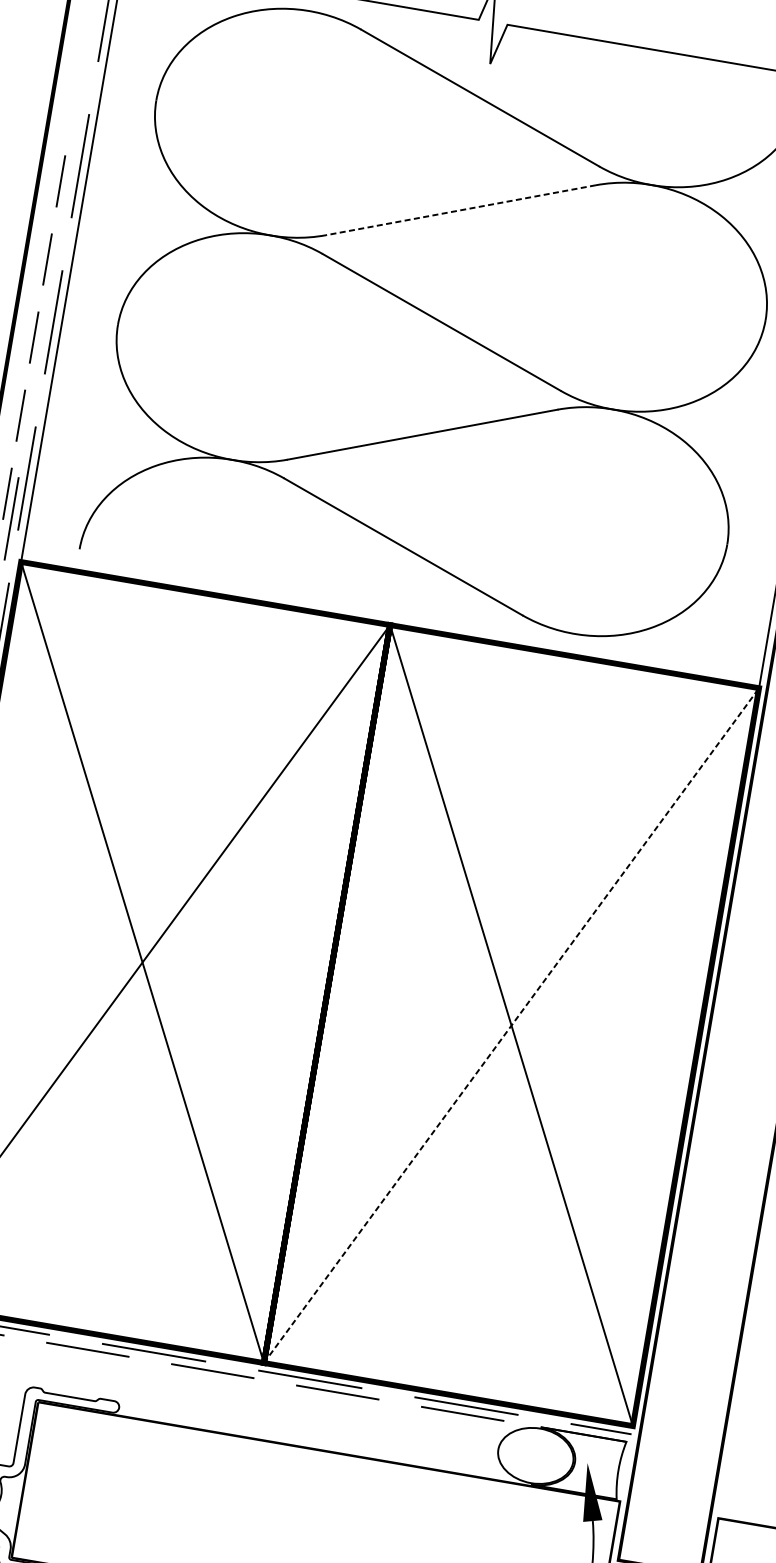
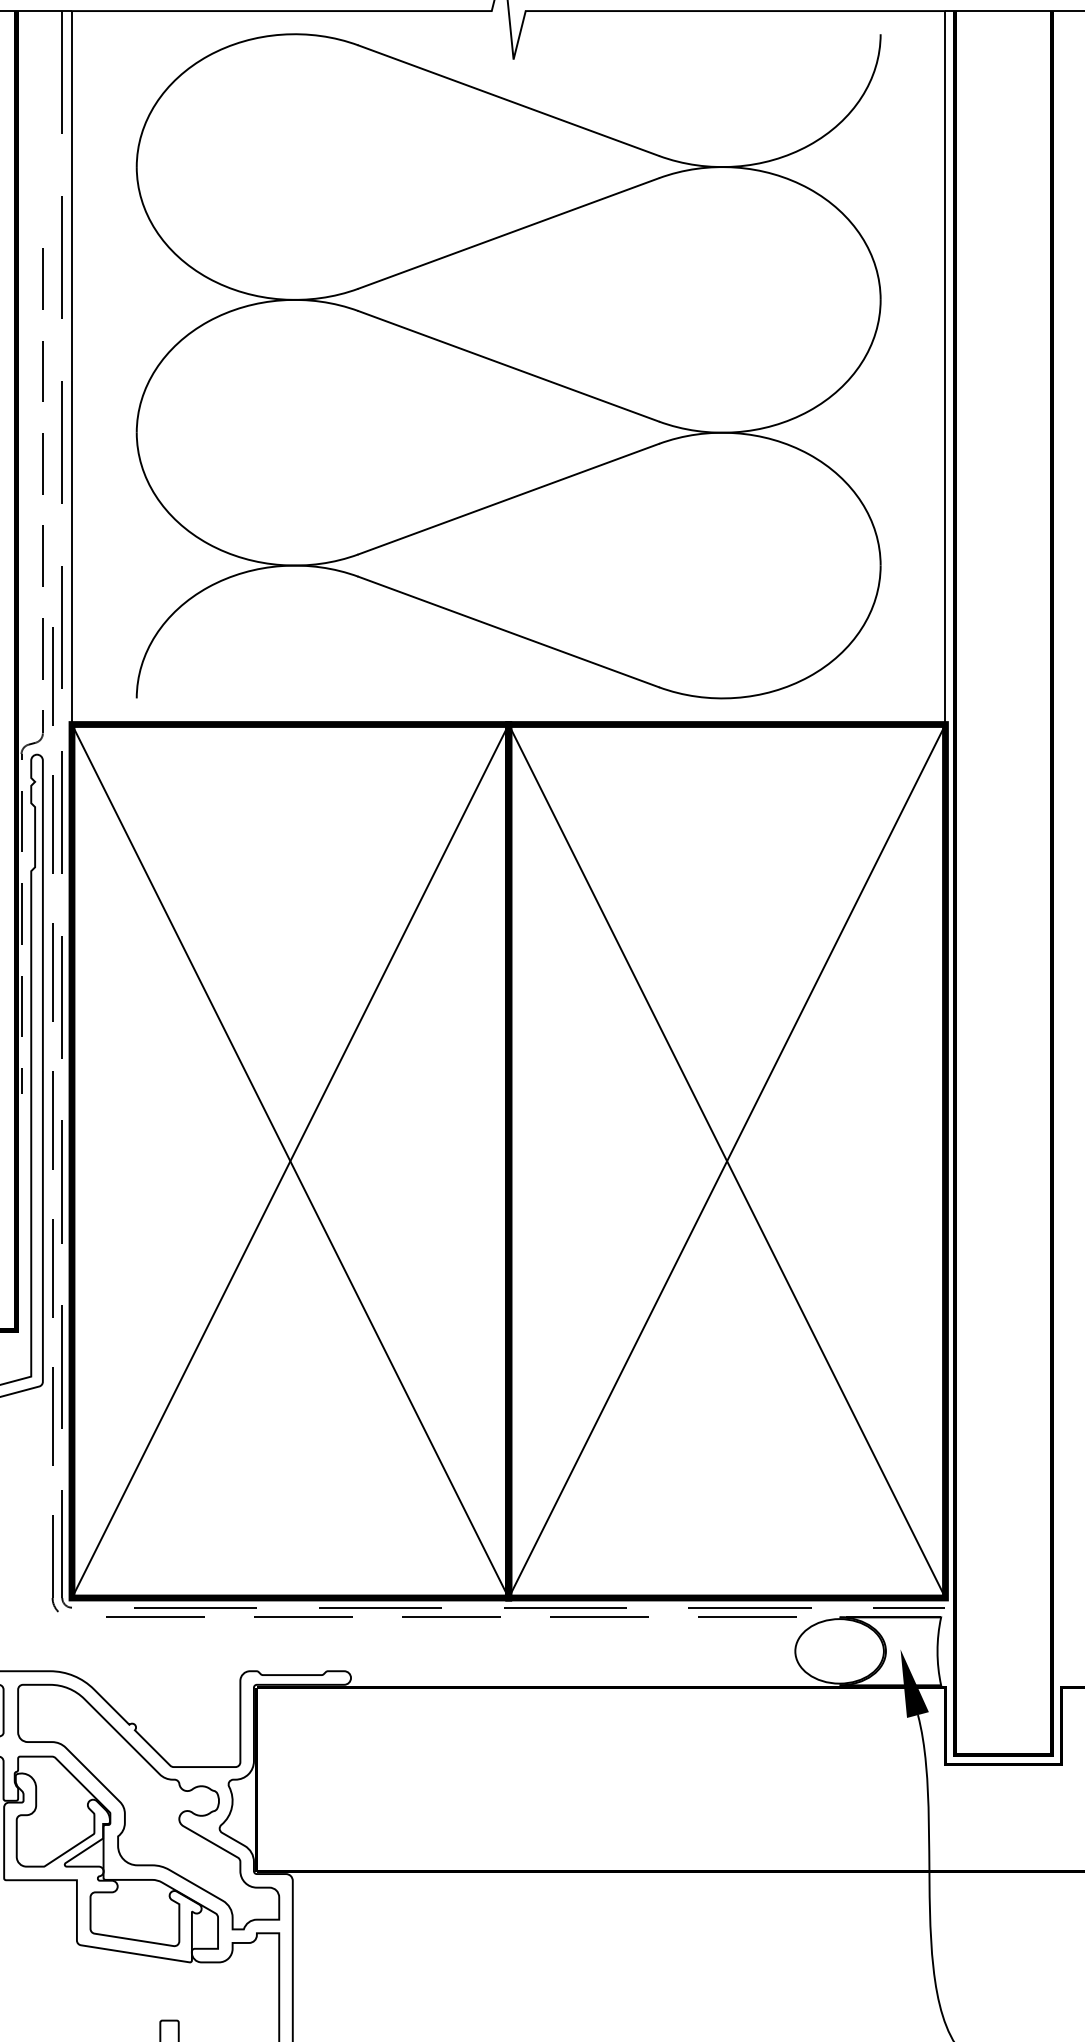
line: (460, 210) -> (508, 233), dashed -> solid
line: (511, 1025) -> (727, 1160), dashed -> solid

